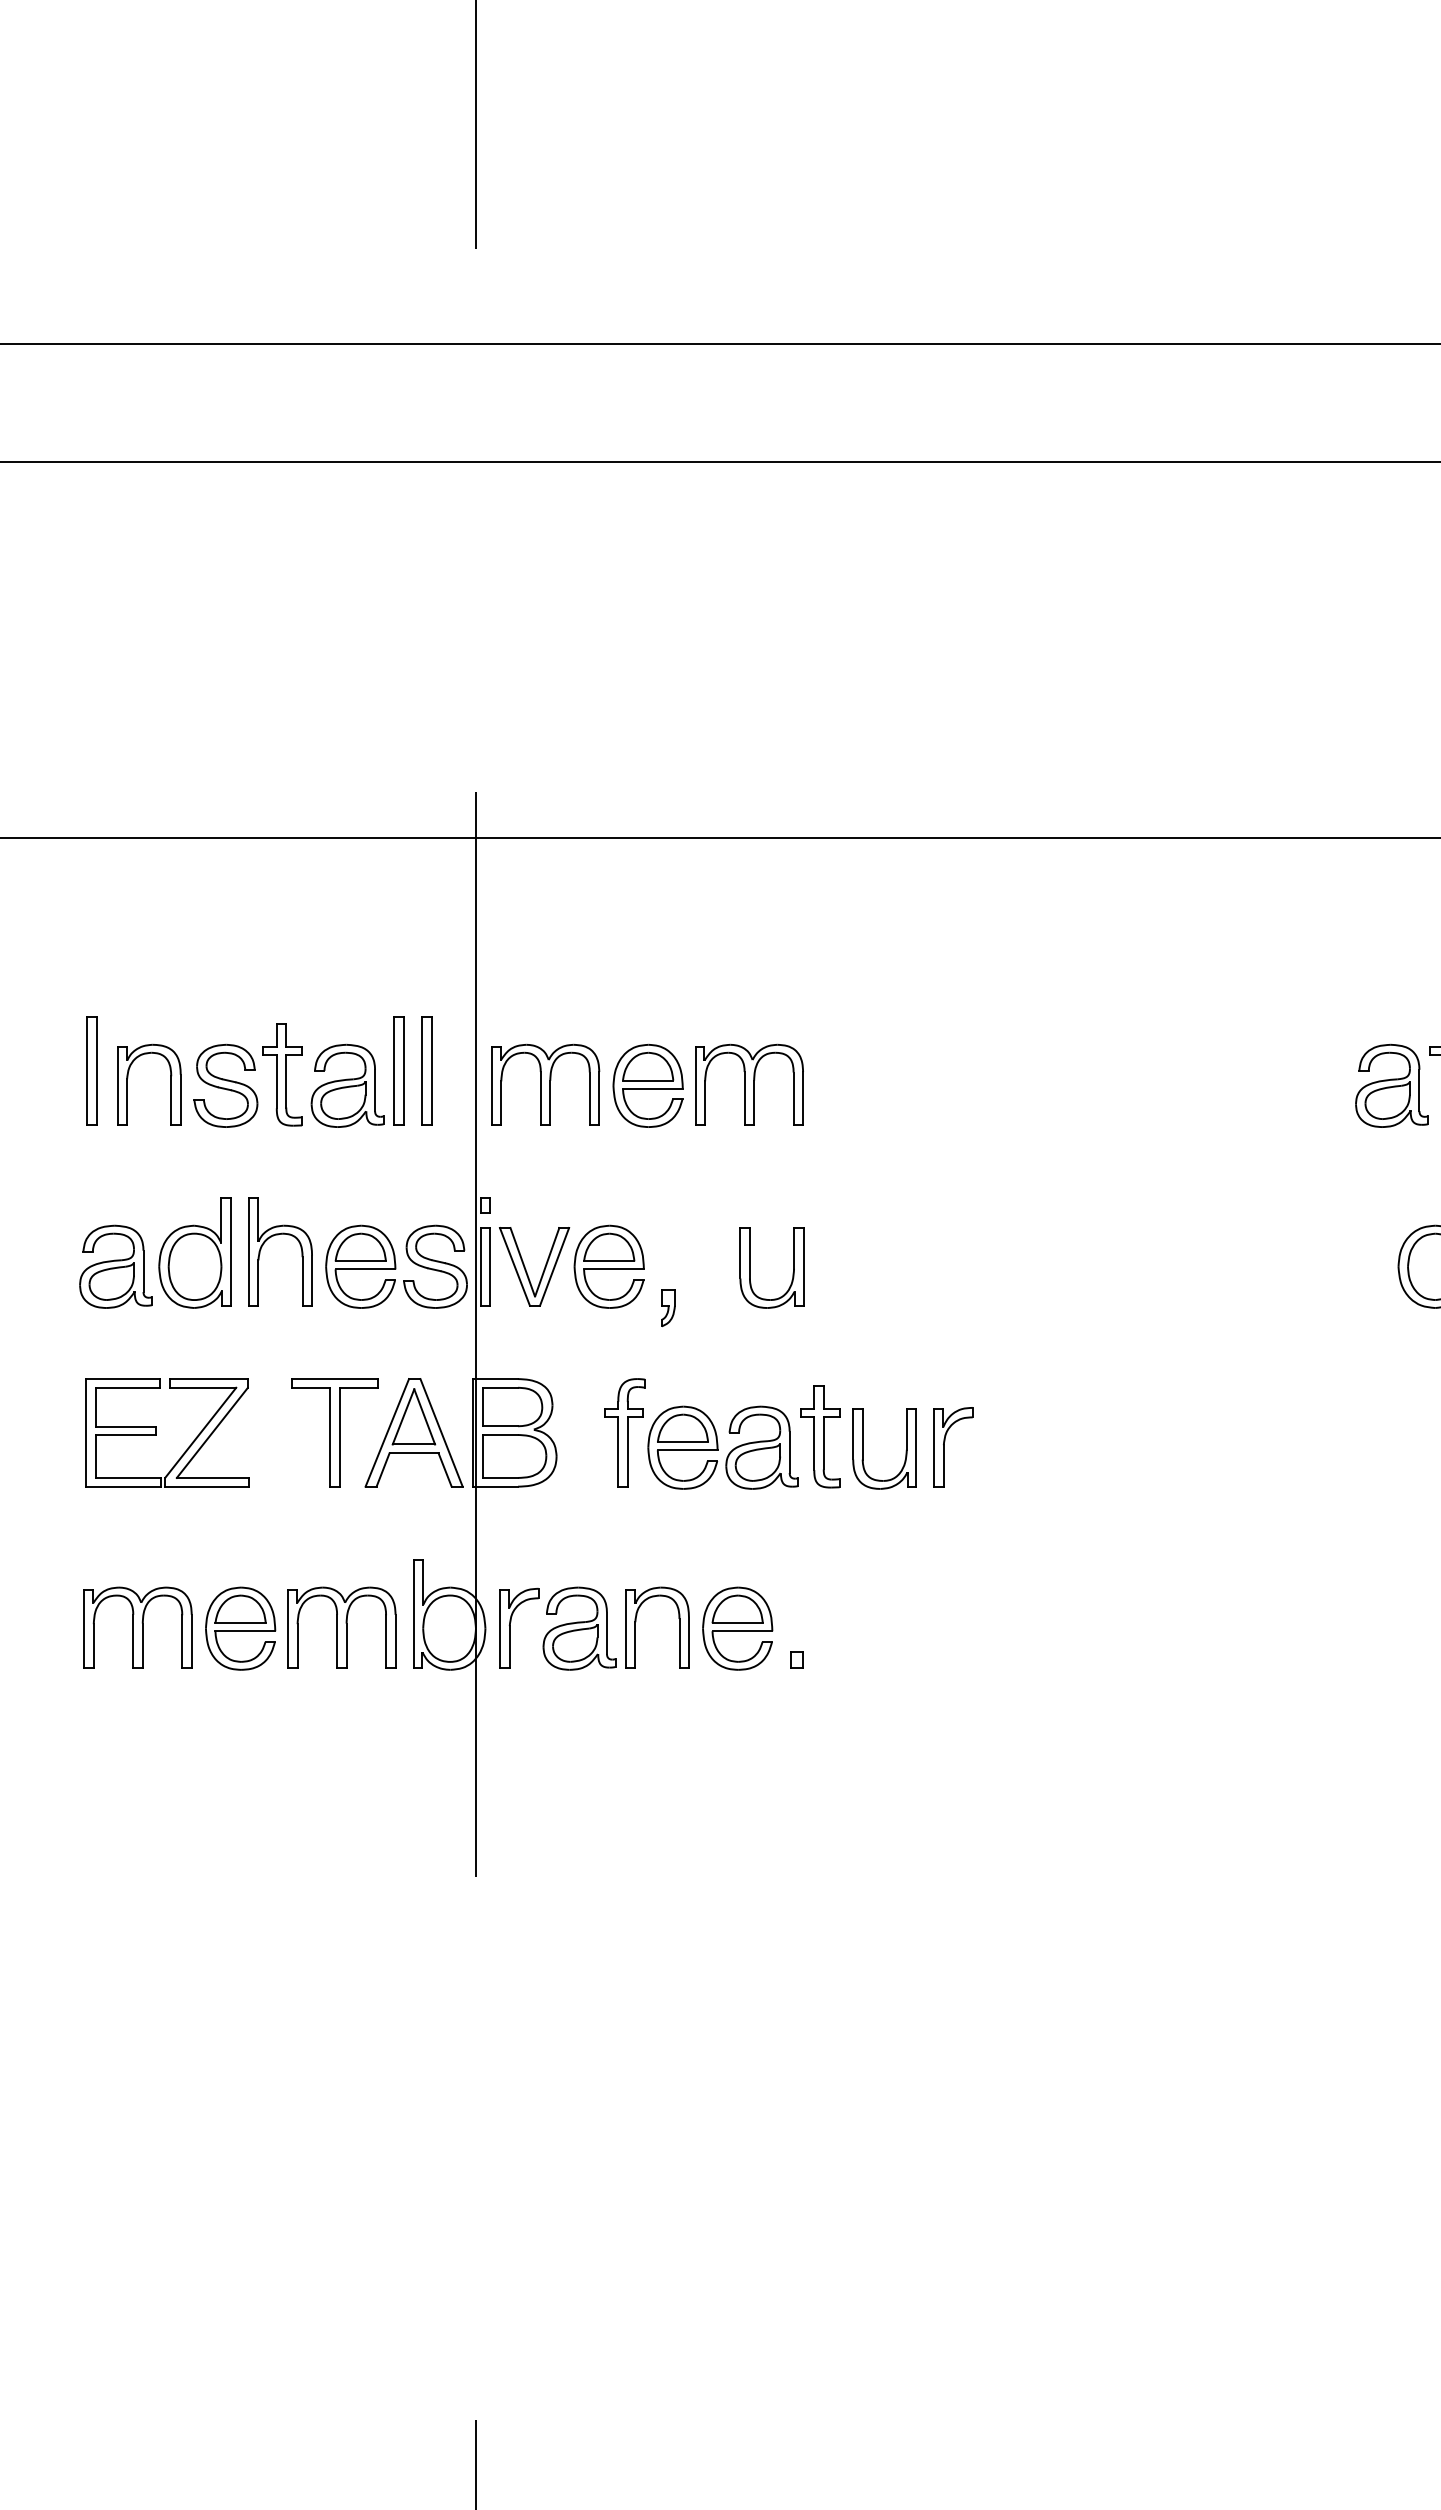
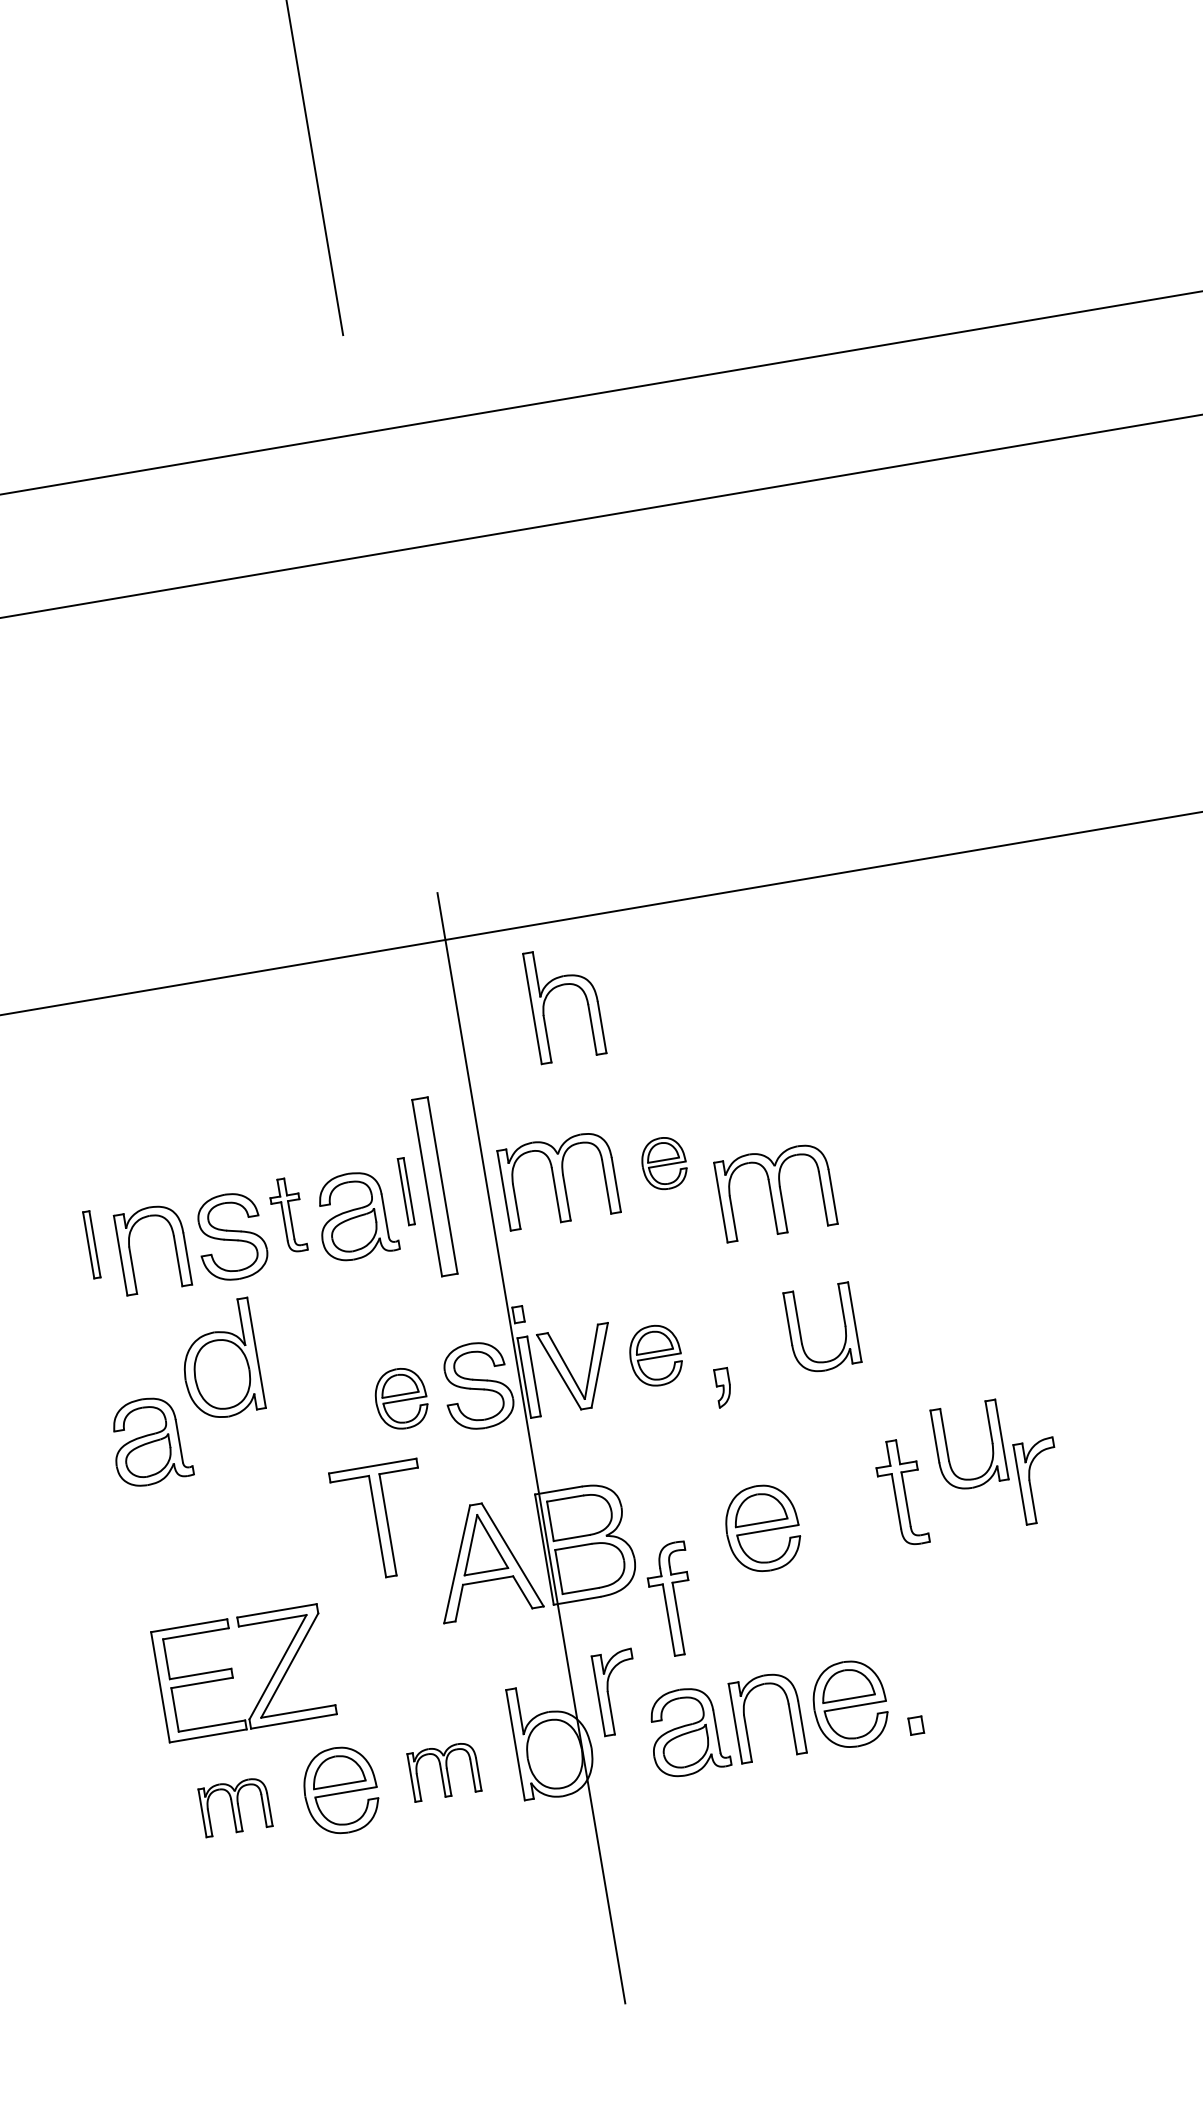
part: (91, 1070) -> (91, 1244), size x0.6
part: (398, 1070) -> (405, 1191), size x0.6
part: (426, 1070) -> (434, 1186), size x1.6
part: (282, 1074) -> (287, 1215), size x0.7
part: (749, 1084) -> (775, 1191), moved
part: (647, 1085) -> (663, 1163), size x0.6
part: (278, 1235) -> (559, 987), moved
part: (194, 1252) -> (219, 1359), moved
part: (360, 1266) -> (400, 1398), size x0.7
part: (608, 1266) -> (654, 1355), size x0.7
part: (156, 1432) -> (232, 1674), moved
part: (334, 1432) -> (381, 1520), moved
part: (624, 1432) -> (671, 1599), moved
part: (761, 1447) -> (843, 1514), removed
part: (863, 1448) -> (947, 1449), moved
part: (137, 1627) -> (234, 1807), size x0.6
part: (341, 1627) -> (443, 1771), size x0.6
part: (510, 1627) -> (608, 1693), moved

